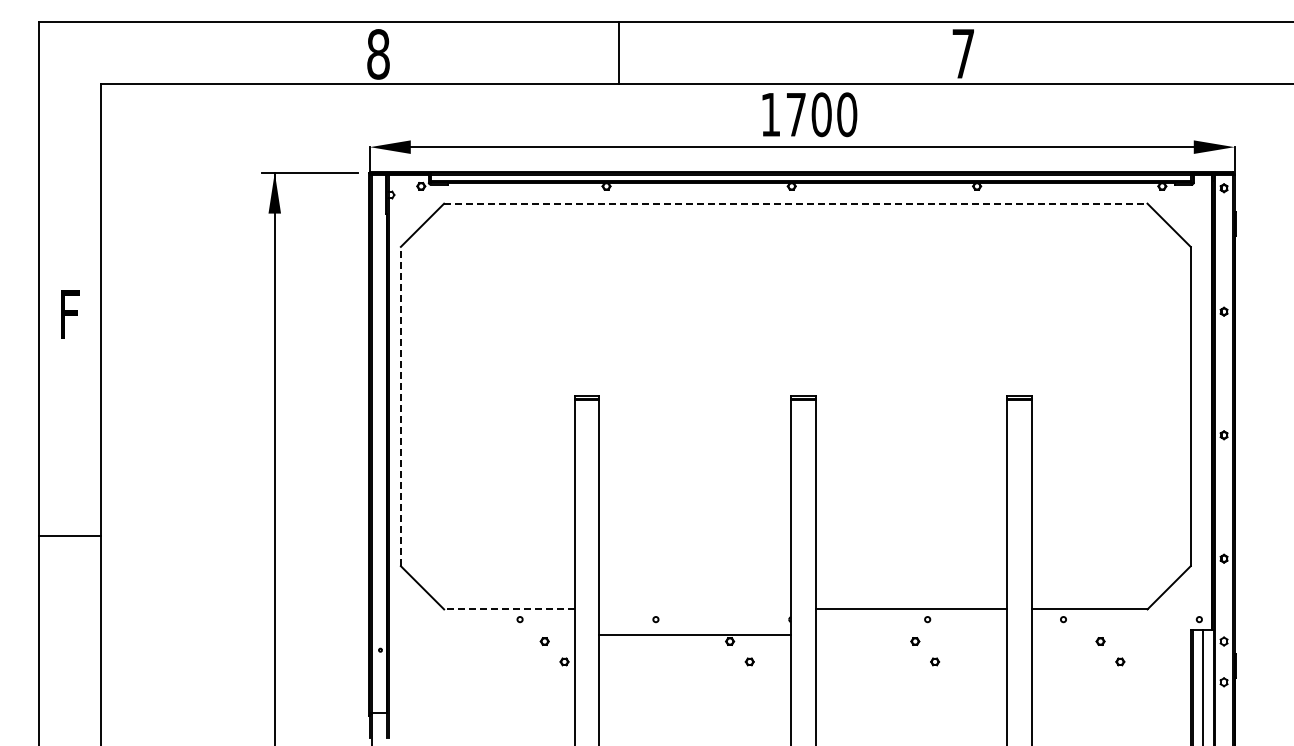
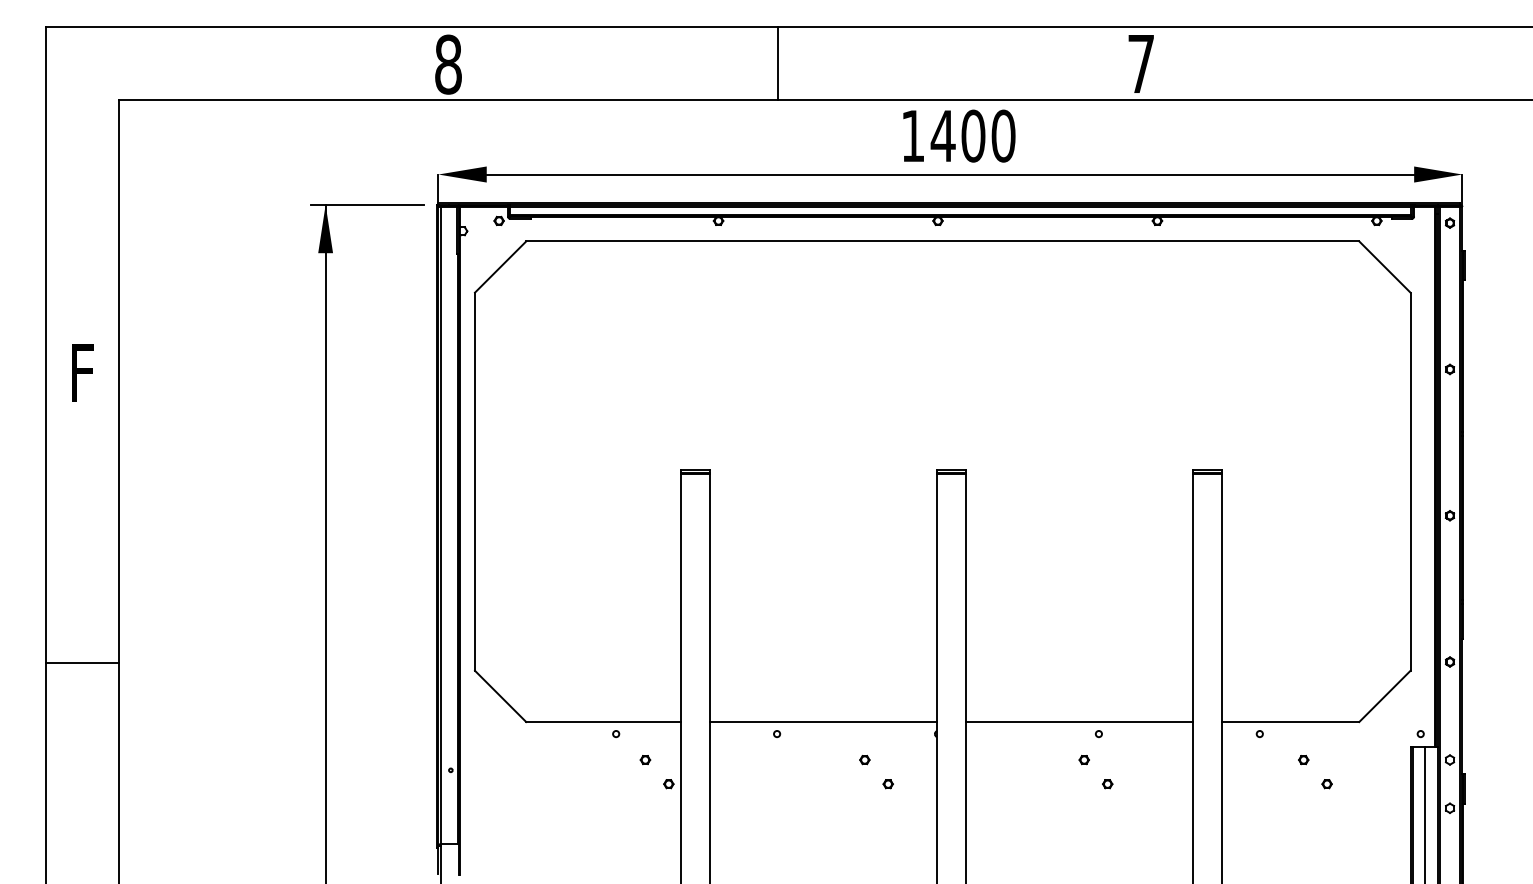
line: (619, 53) -> (777, 63), moved
text: (795, 114) -> (942, 135), 1700 -> 1400
line: (795, 203) -> (942, 241), dashed -> solid
line: (400, 406) -> (474, 481), dashed -> solid
line: (69, 535) -> (82, 662), moved
line: (508, 609) -> (602, 722), dashed -> solid
line: (694, 635) -> (822, 722), moved

